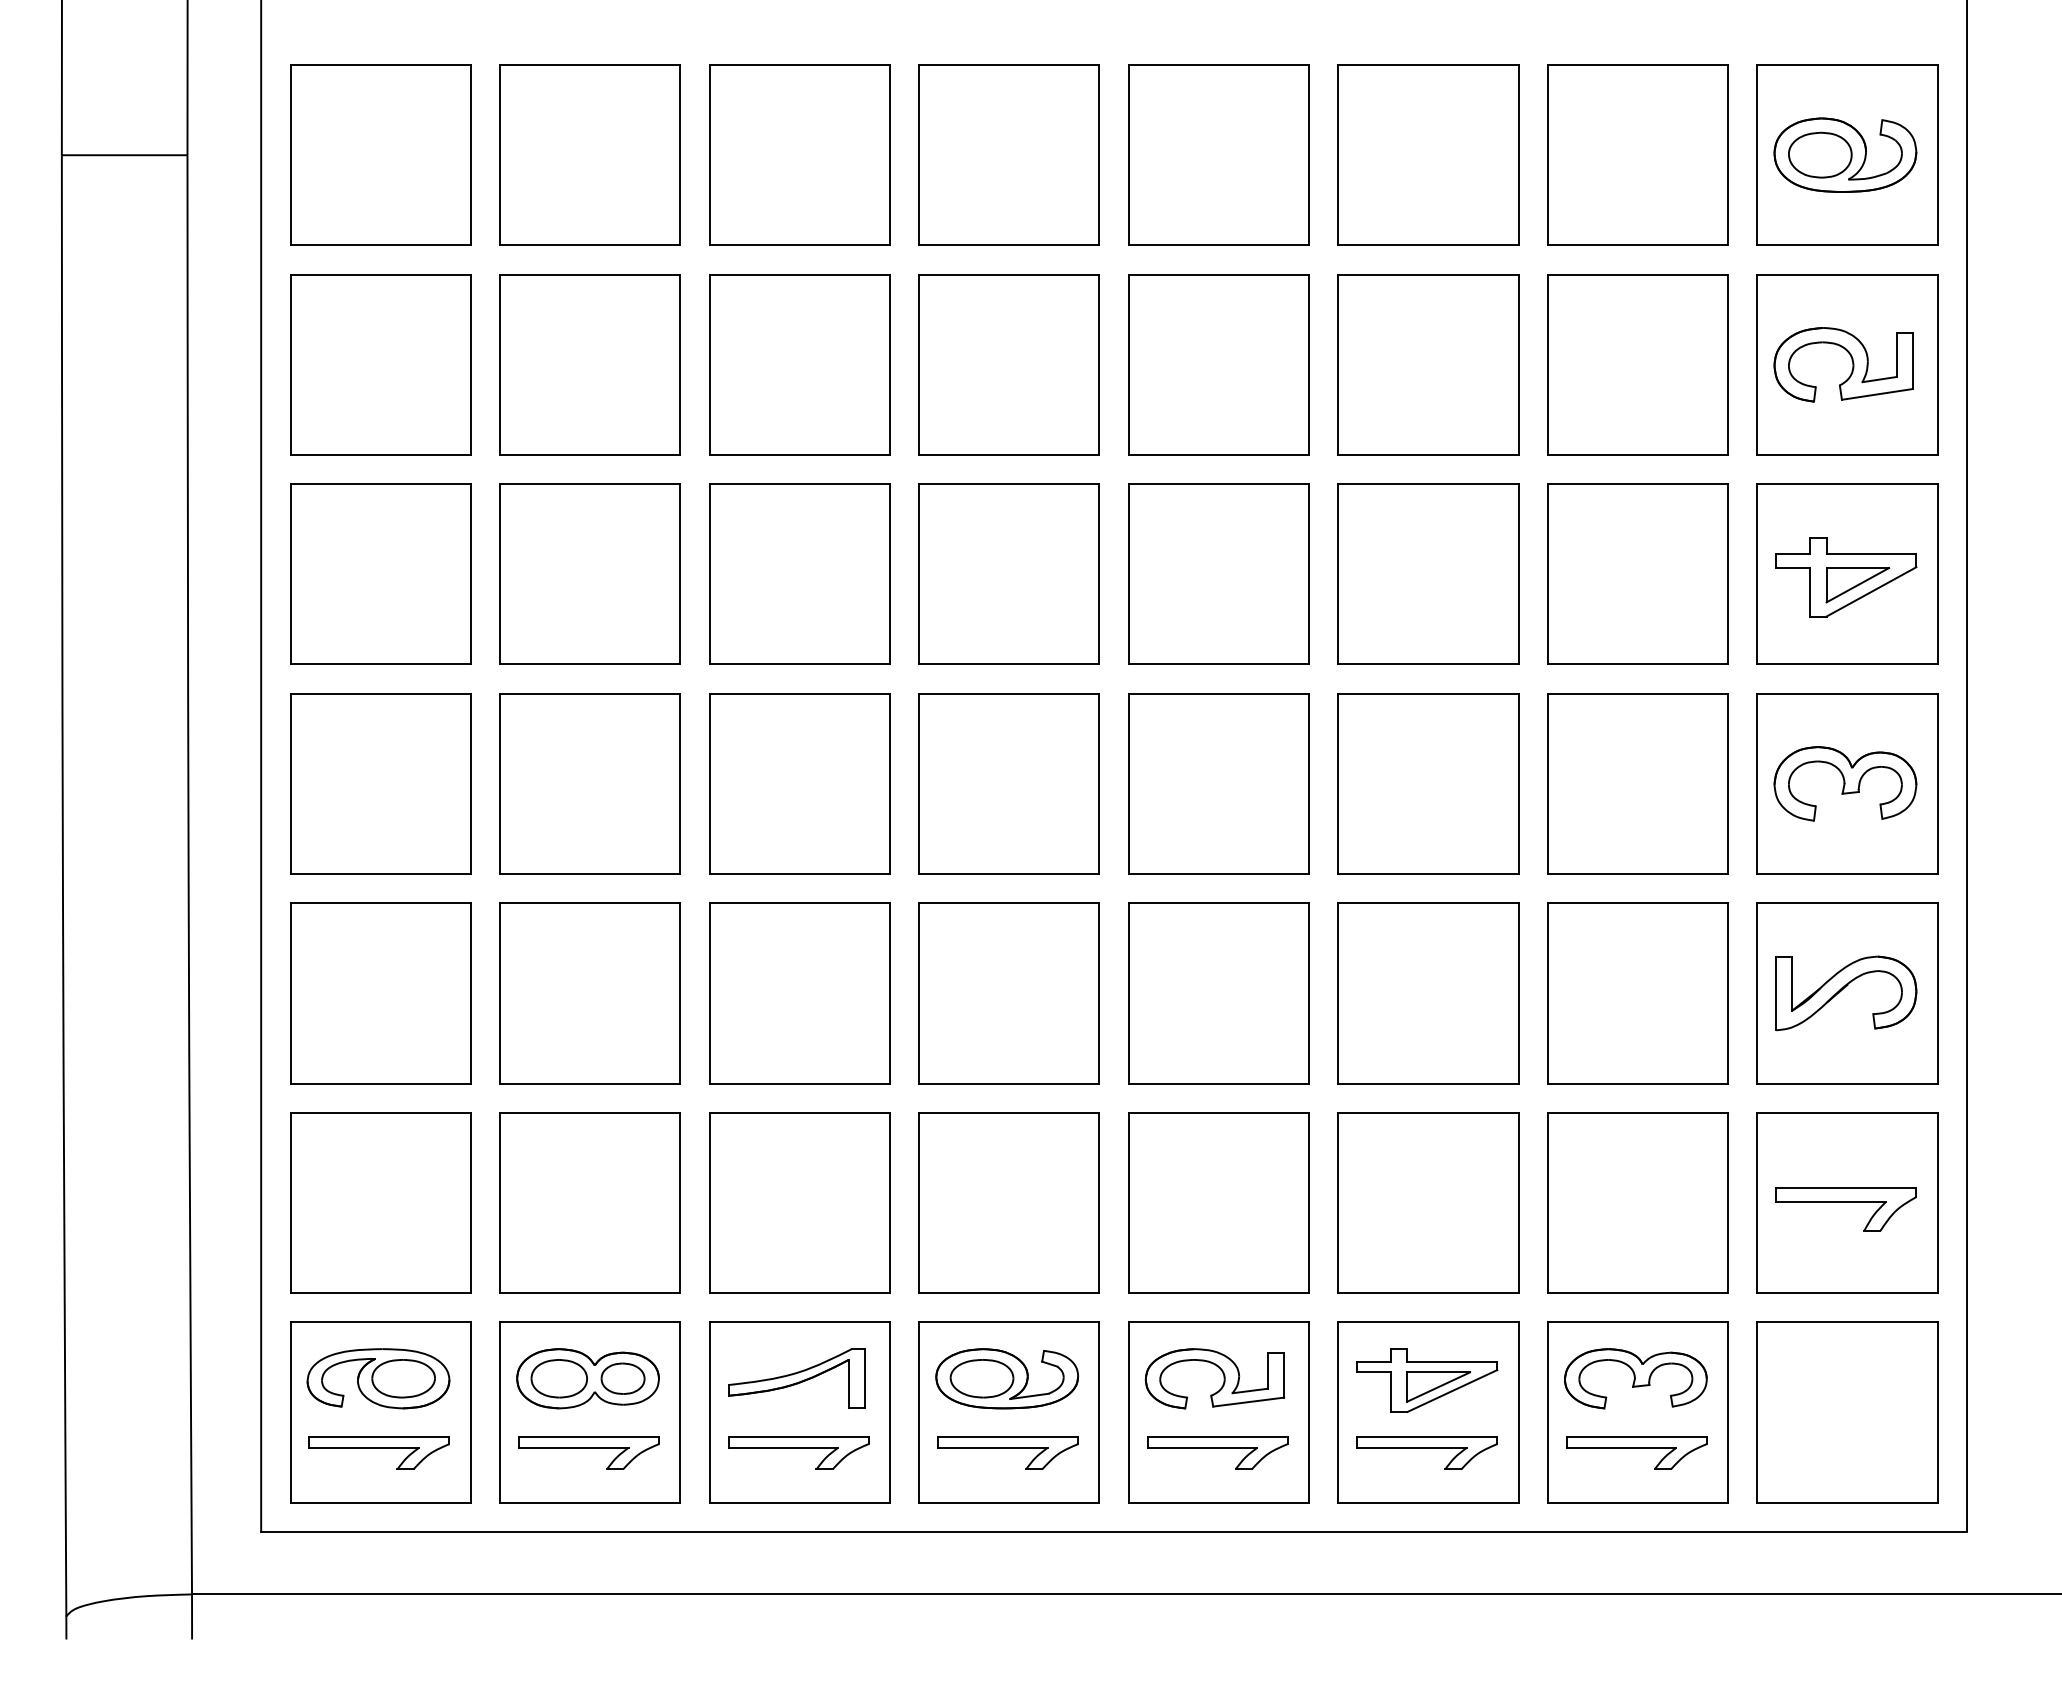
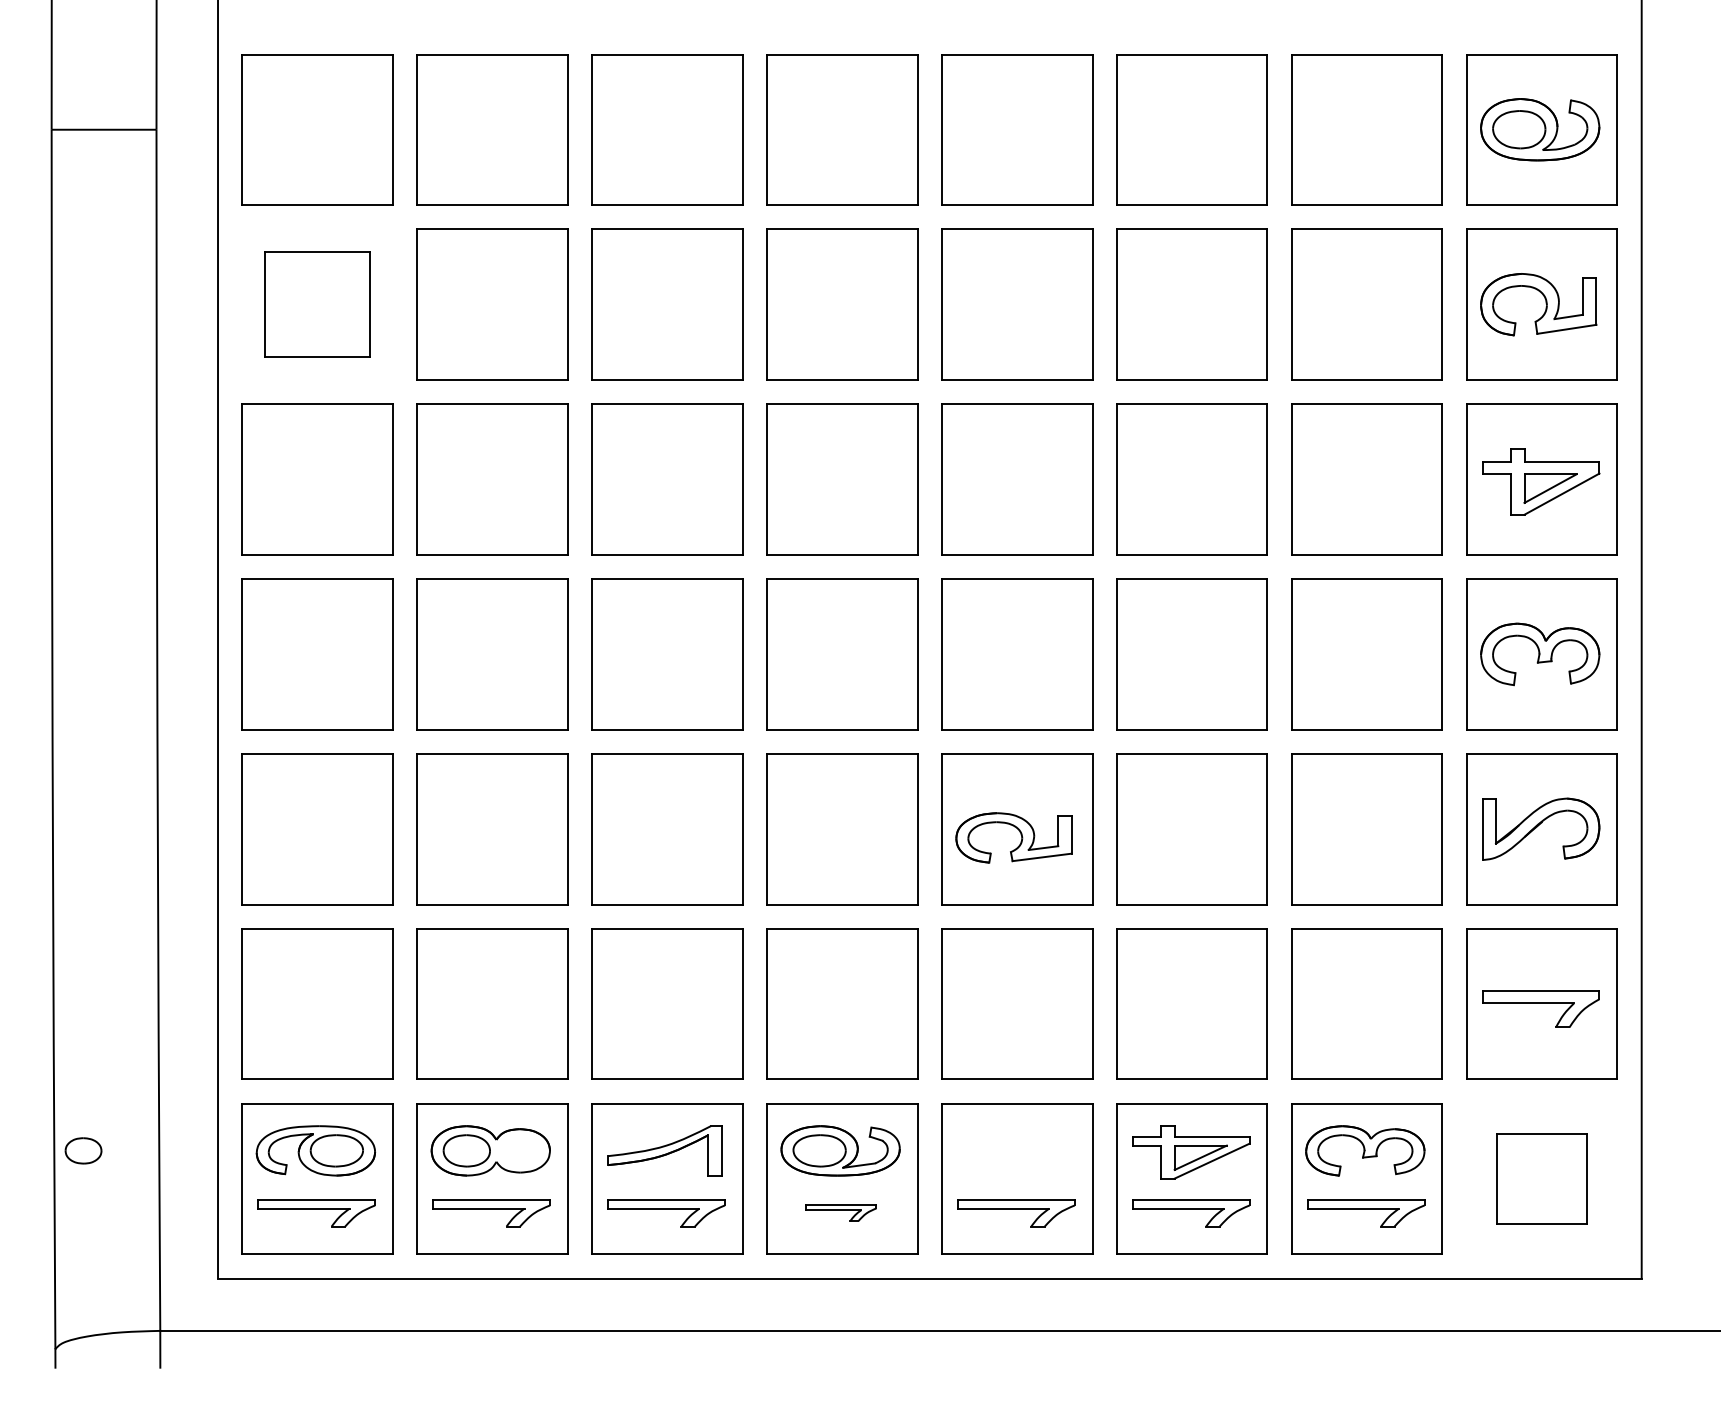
part: (380, 364) -> (317, 304), size x0.7
part: (622, 1378) -> (83, 1150), moved
part: (1223, 1378) -> (1021, 837), moved
part: (1847, 1412) -> (1541, 1179), size x0.6
part: (1007, 1452) -> (840, 1212), size x0.6

